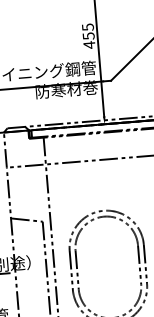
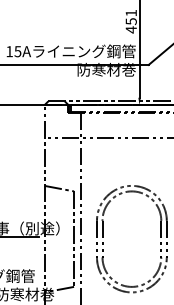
text: (87, 26) -> (130, 12), 455 -> 451

